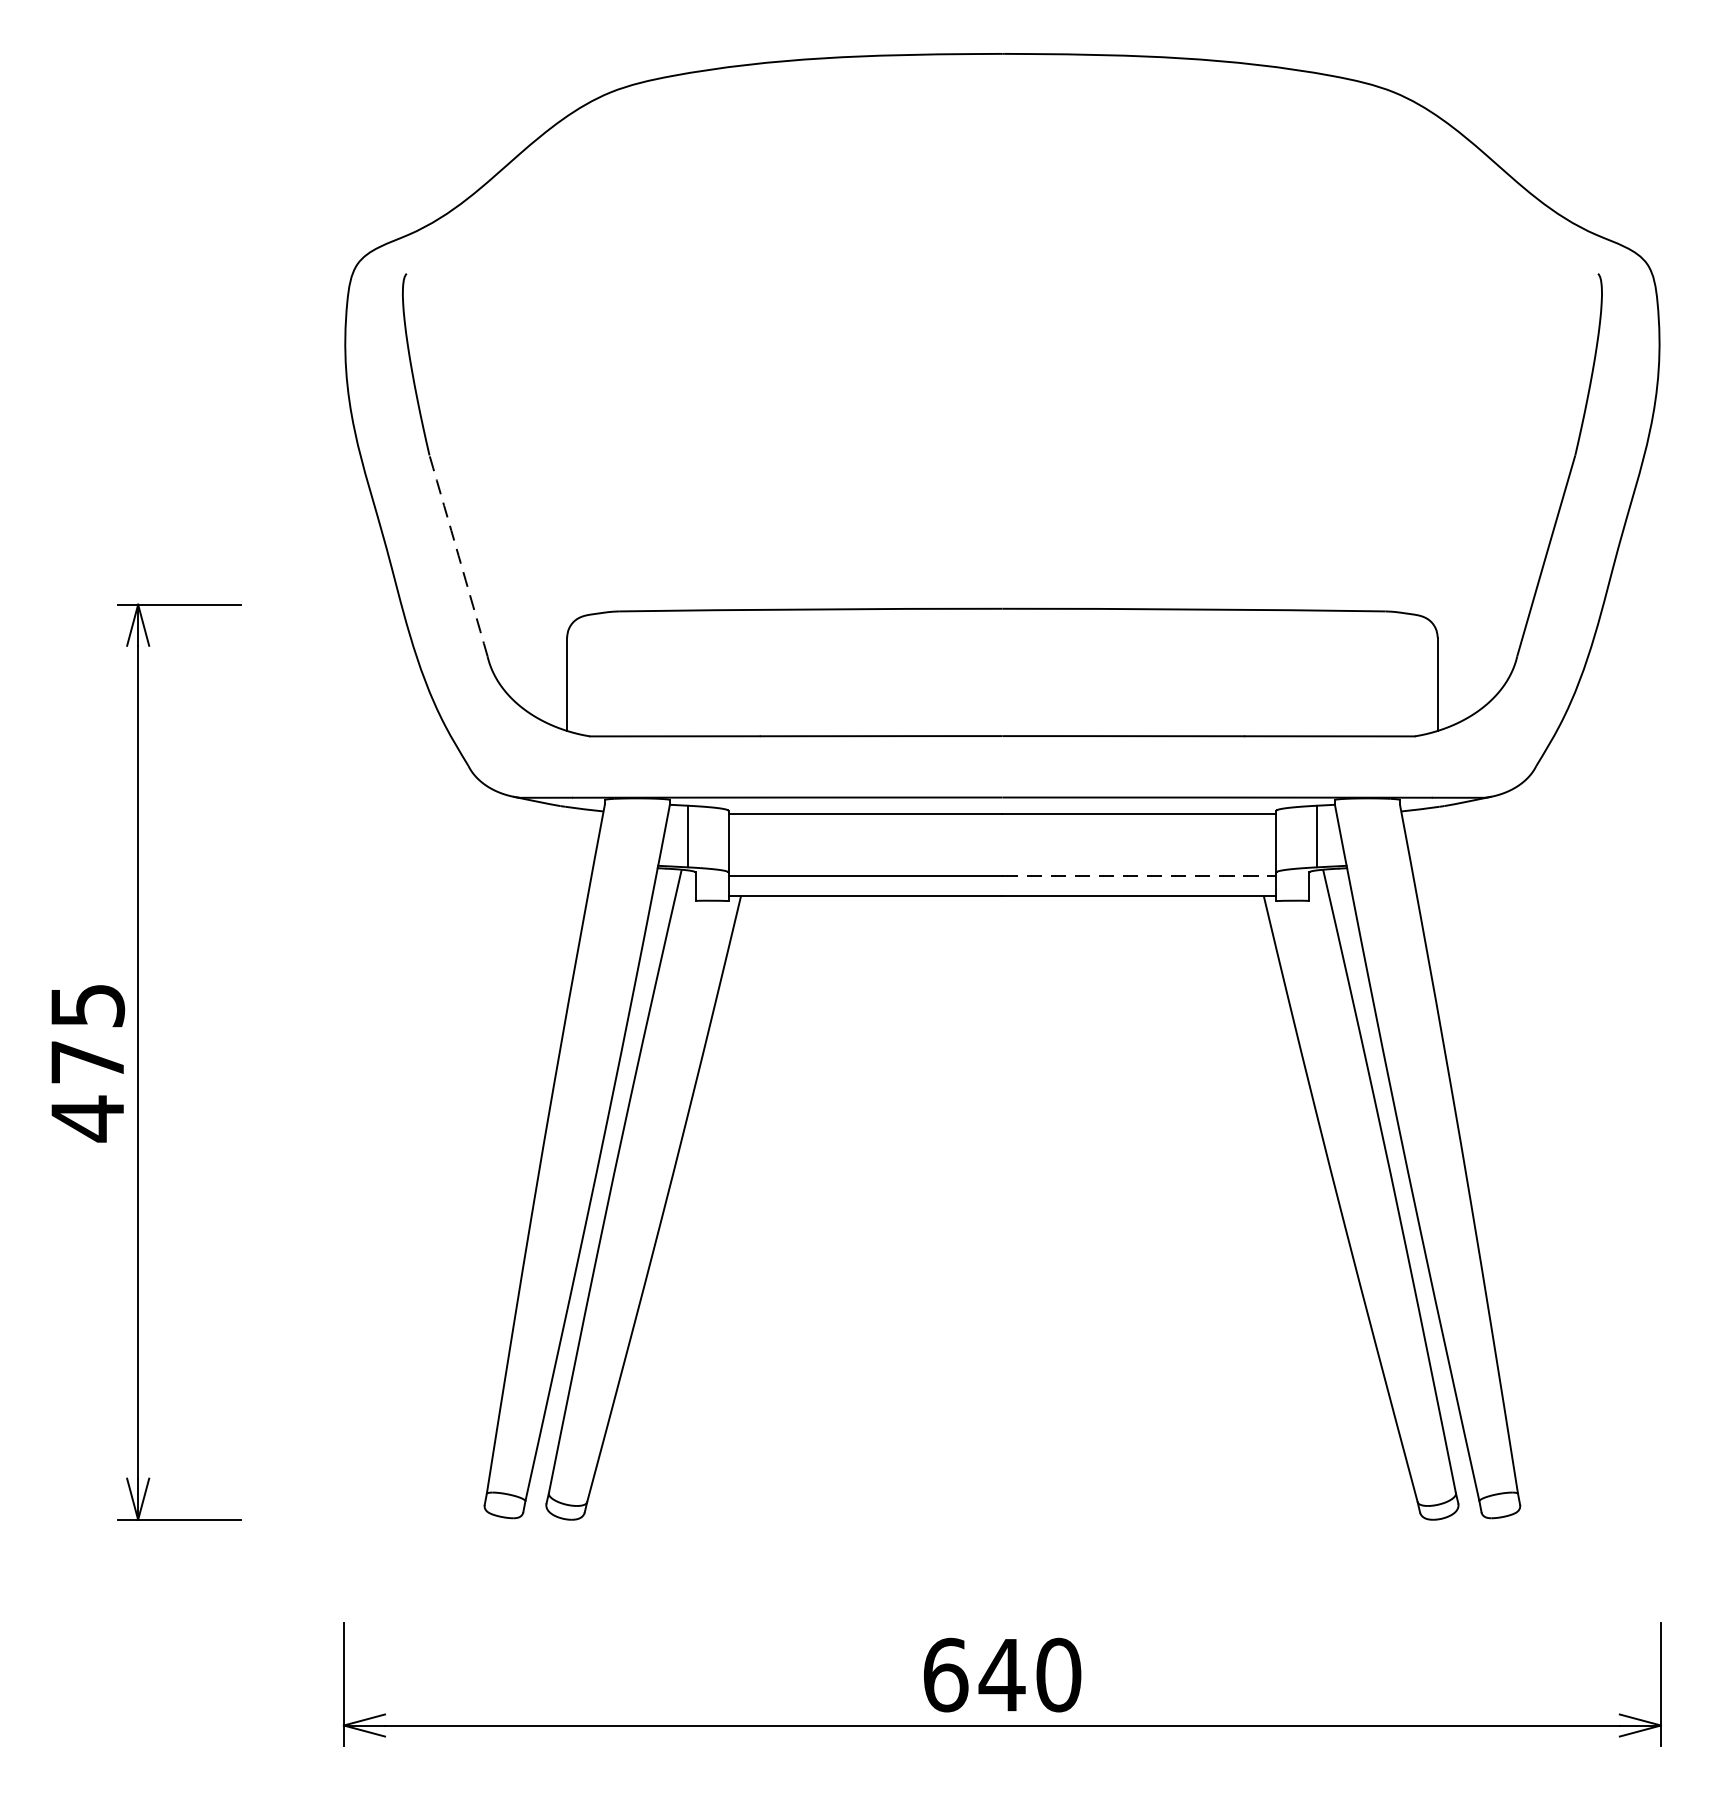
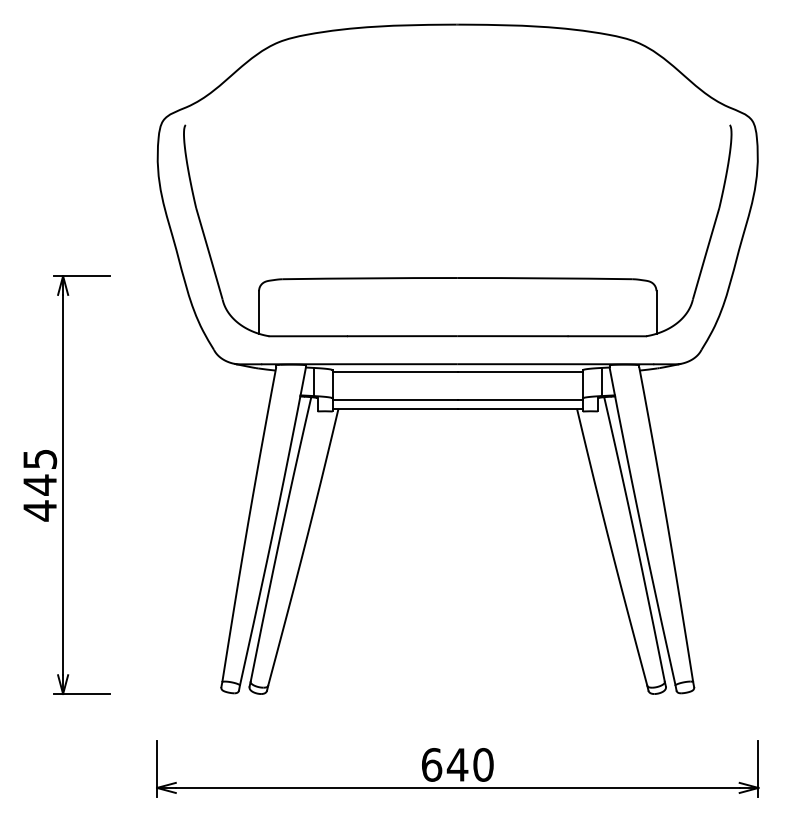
arc: (458, 555) -> (209, 253), dashed -> solid
line: (1139, 877) -> (520, 400), dashed -> solid
text: (86, 1060) -> (39, 484), 475 -> 445

